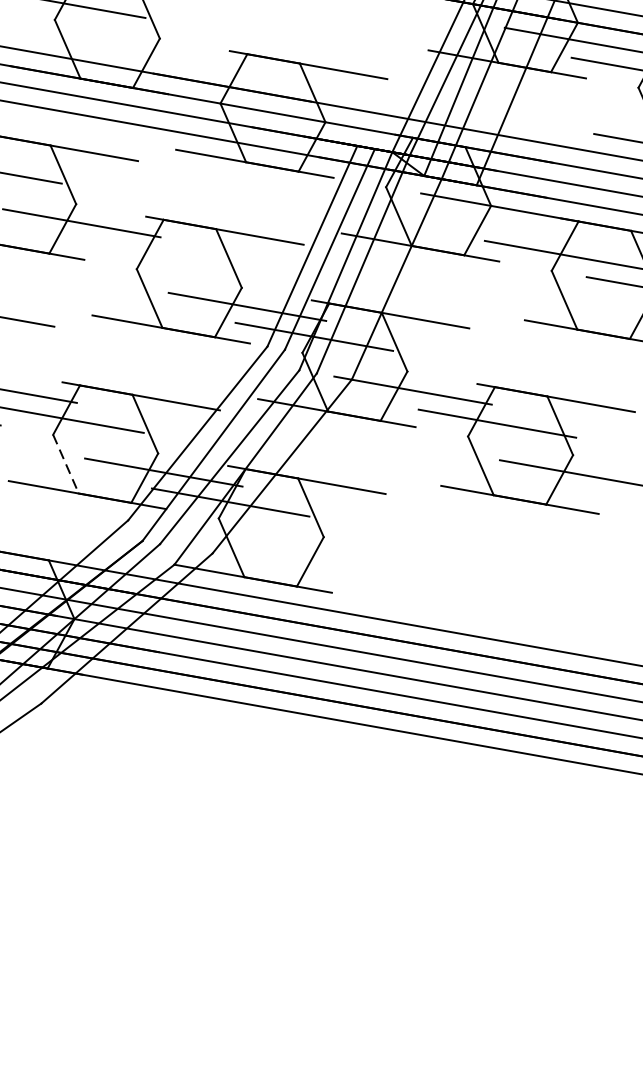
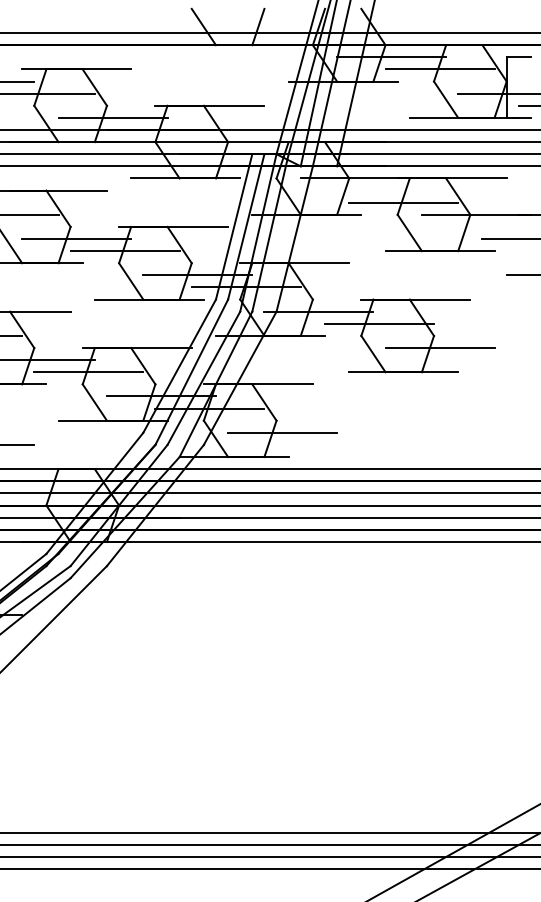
line: (164, 56) -> (112, 117), added
line: (147, 253) -> (124, 251), added
line: (65, 464) -> (94, 402), dashed -> solid
line: (329, 555) -> (282, 432), added

